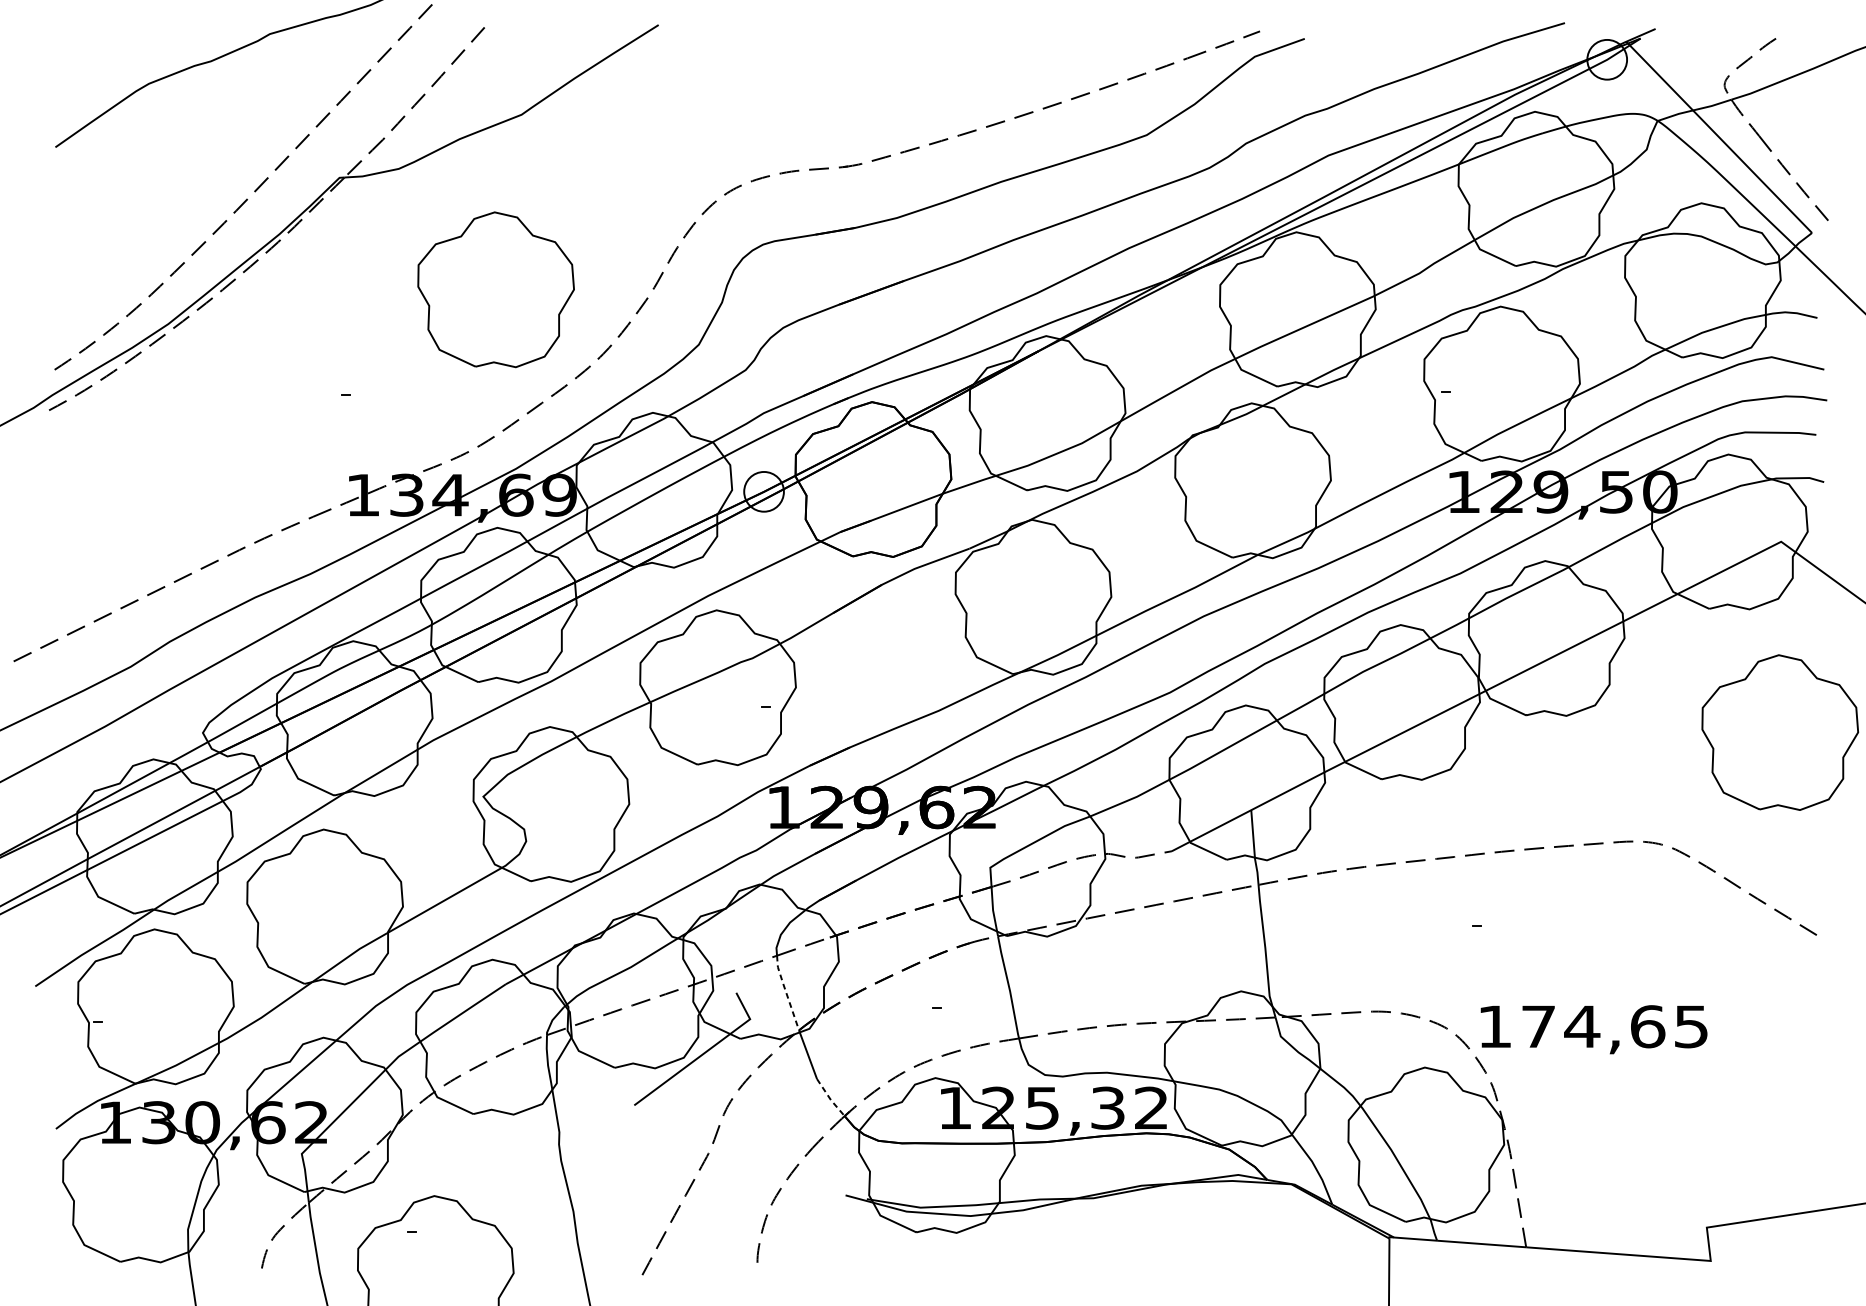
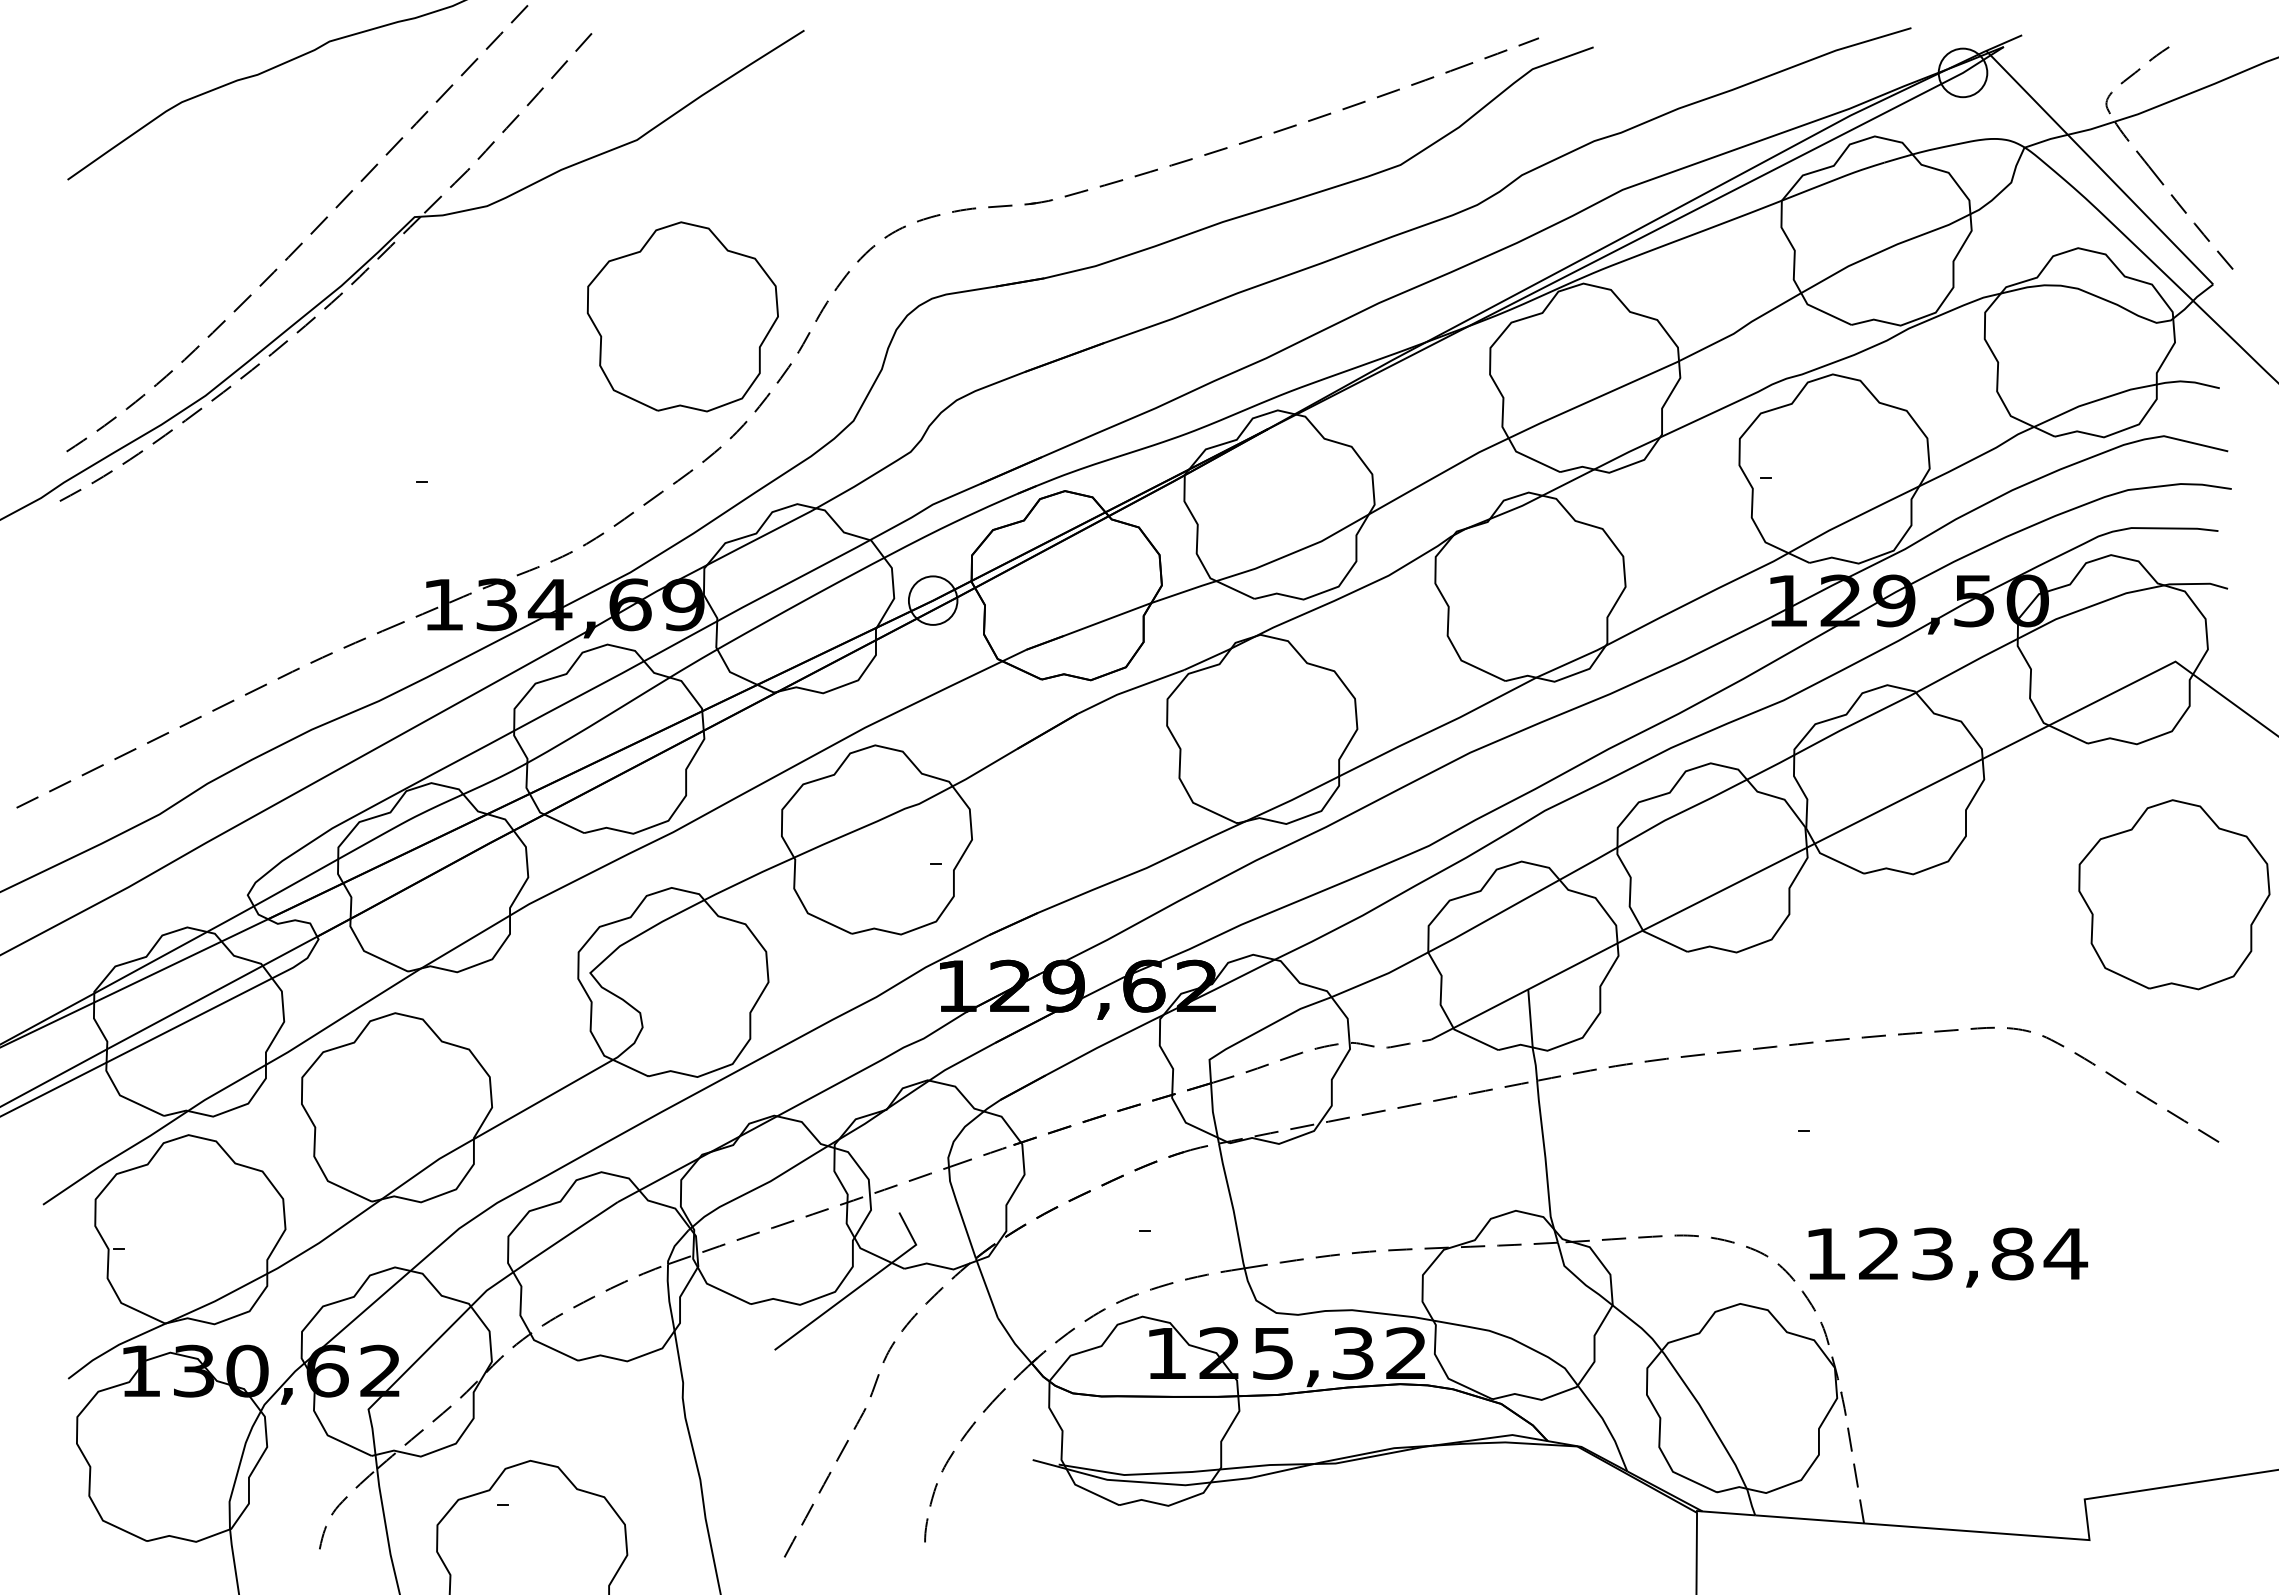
part: (495, 289) -> (682, 316), moved
line: (786, 991) -> (960, 1211), dashed -> solid
text: (1615, 1026) -> (1973, 1253), 174,65 -> 123,84
line: (829, 1099) -> (1013, 1342), dashed -> solid

